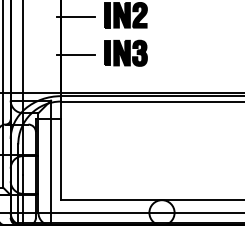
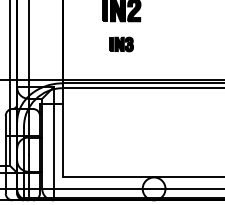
line: (76, 16) -> (76, 11), removed
part: (125, 53) -> (121, 44), size x0.6
line: (76, 55) -> (76, 46), removed

